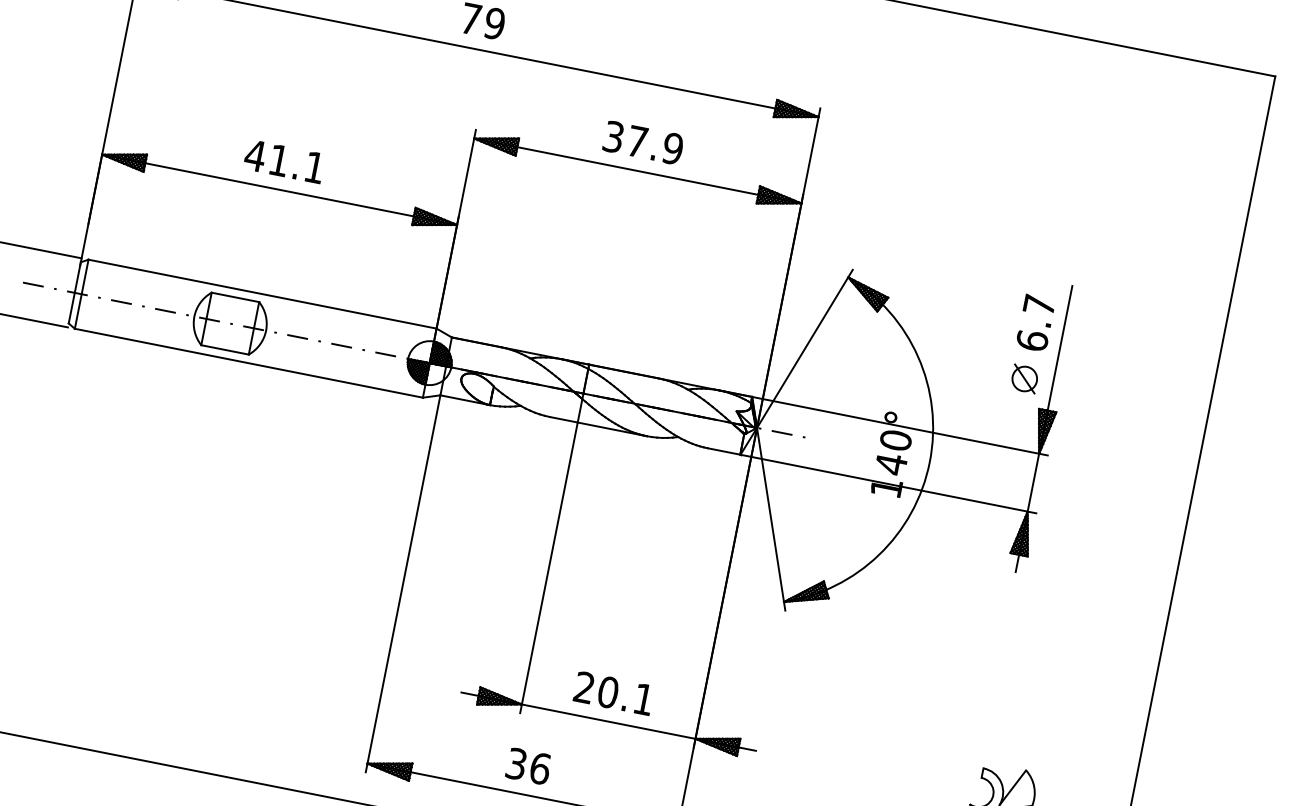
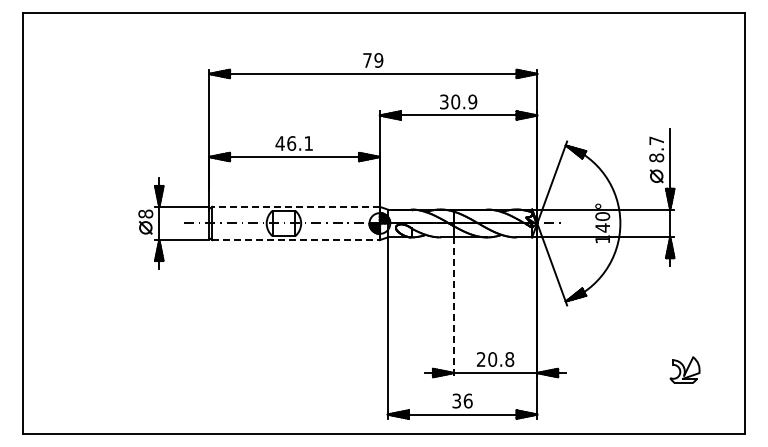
text: (637, 140) -> (455, 101), 37.9 -> 30.9
text: (278, 160) -> (291, 143), 41.1 -> 46.1
line: (263, 293) -> (296, 206), solid -> dashed
text: (1032, 339) -> (656, 157), 6.7 -> 8.7
line: (249, 364) -> (296, 240), solid -> dashed
line: (548, 568) -> (453, 307), solid -> dashed
text: (643, 699) -> (509, 359), 20.1 -> 20.8

